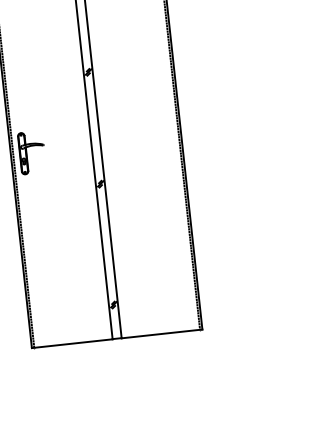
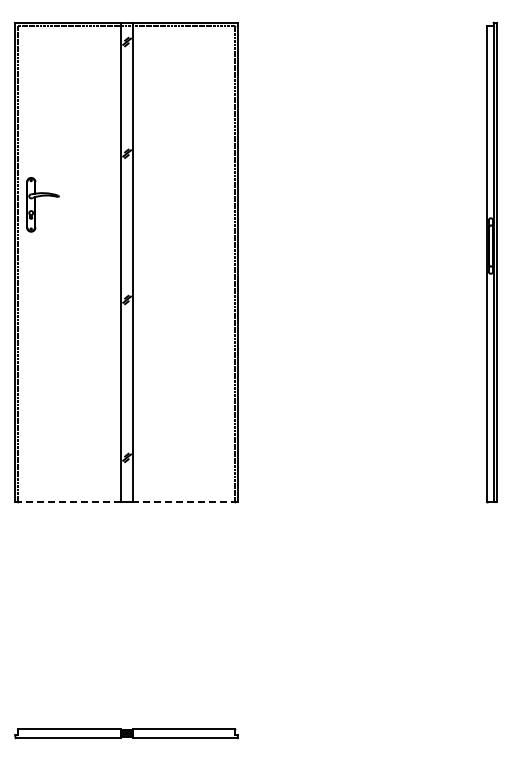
part: (26, 153) -> (35, 204), moved
line: (162, 334) -> (185, 502), solid -> dashed
line: (71, 344) -> (67, 502), solid -> dashed

